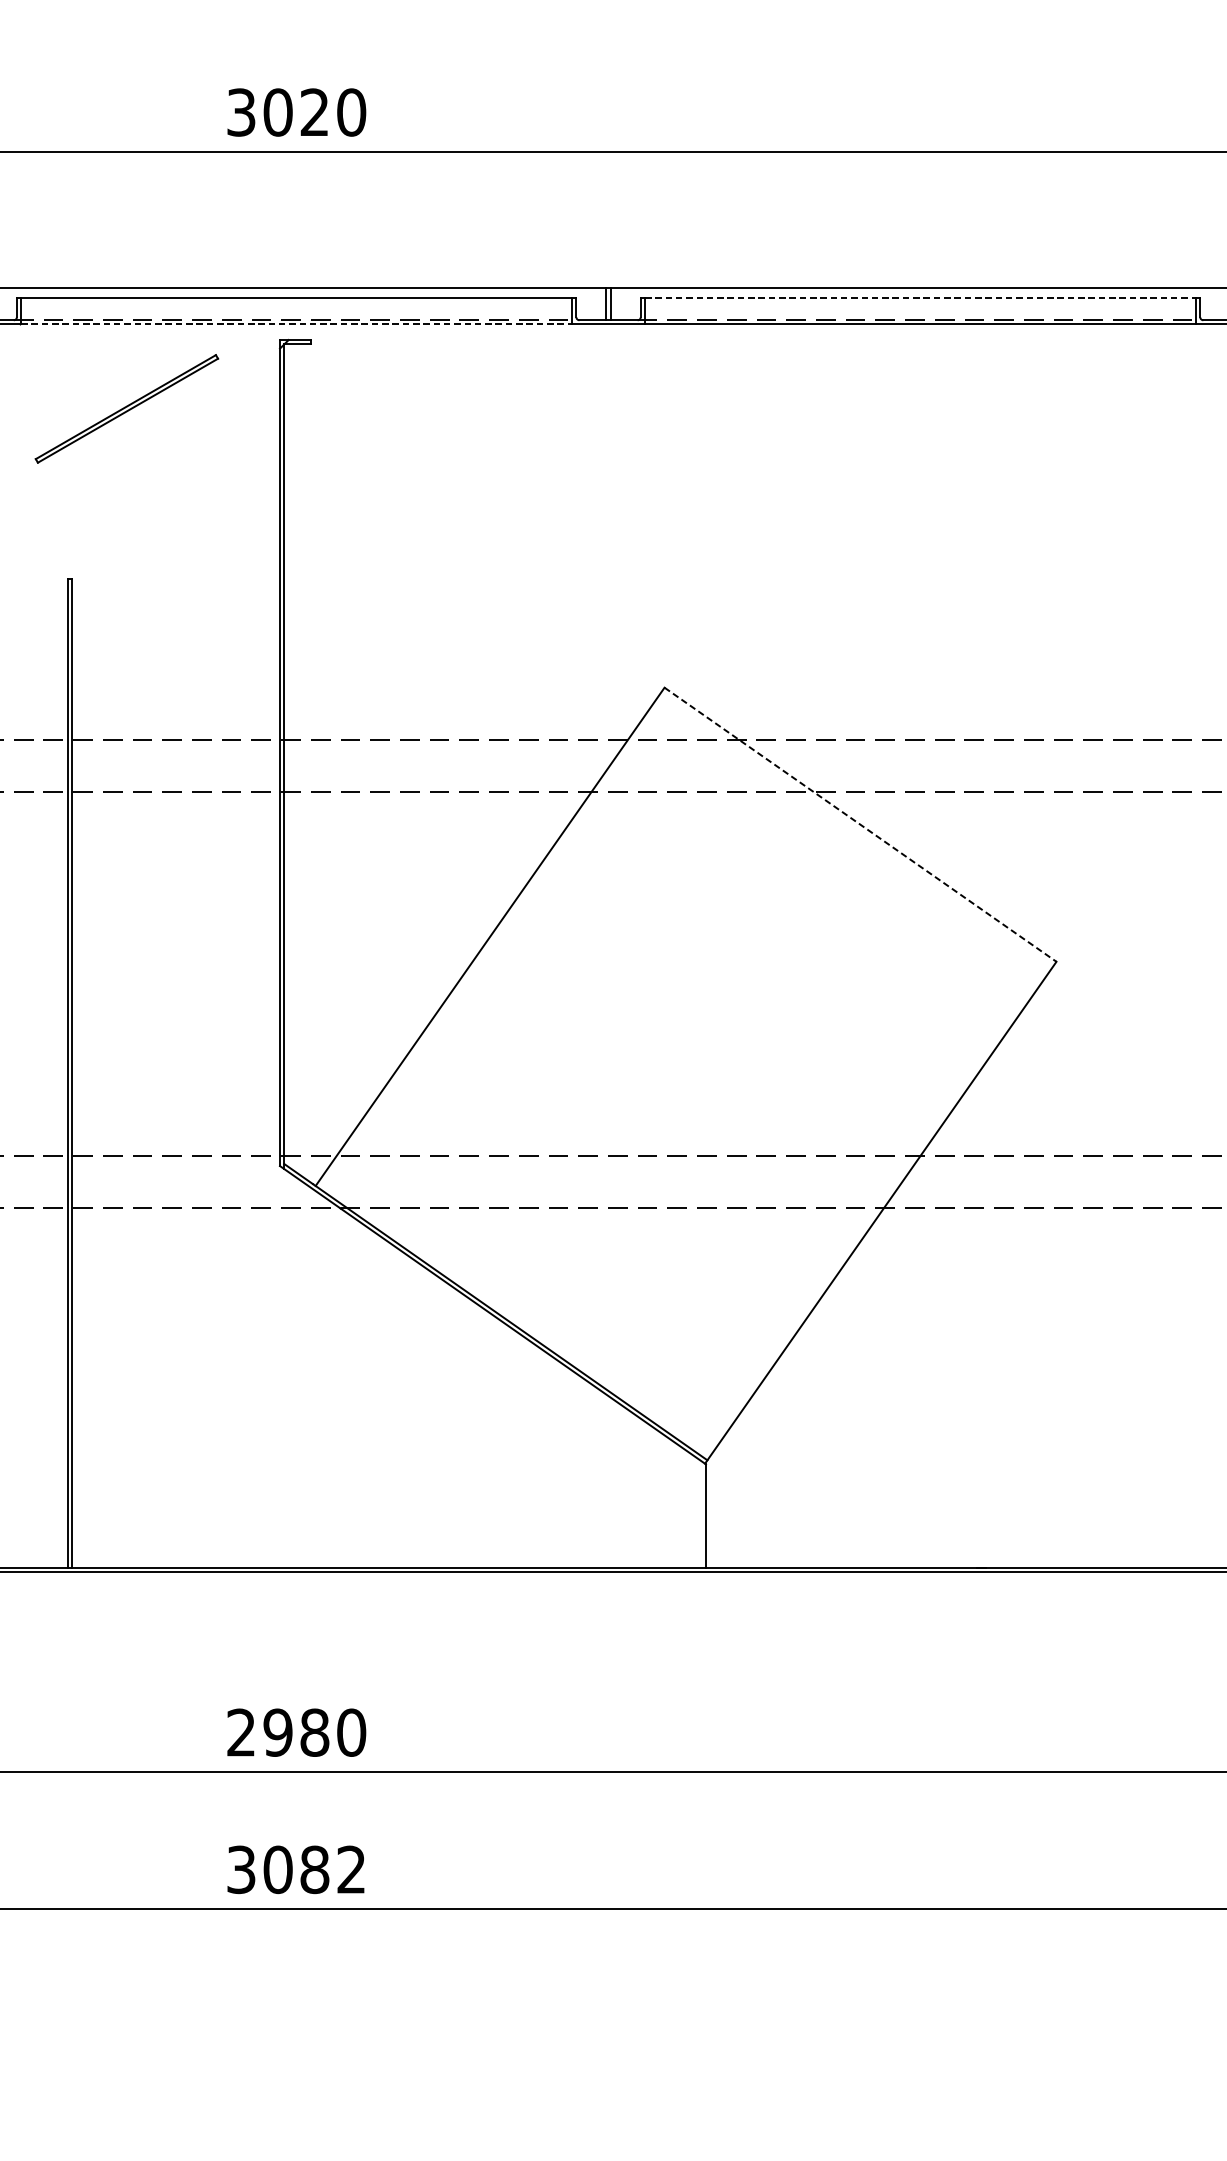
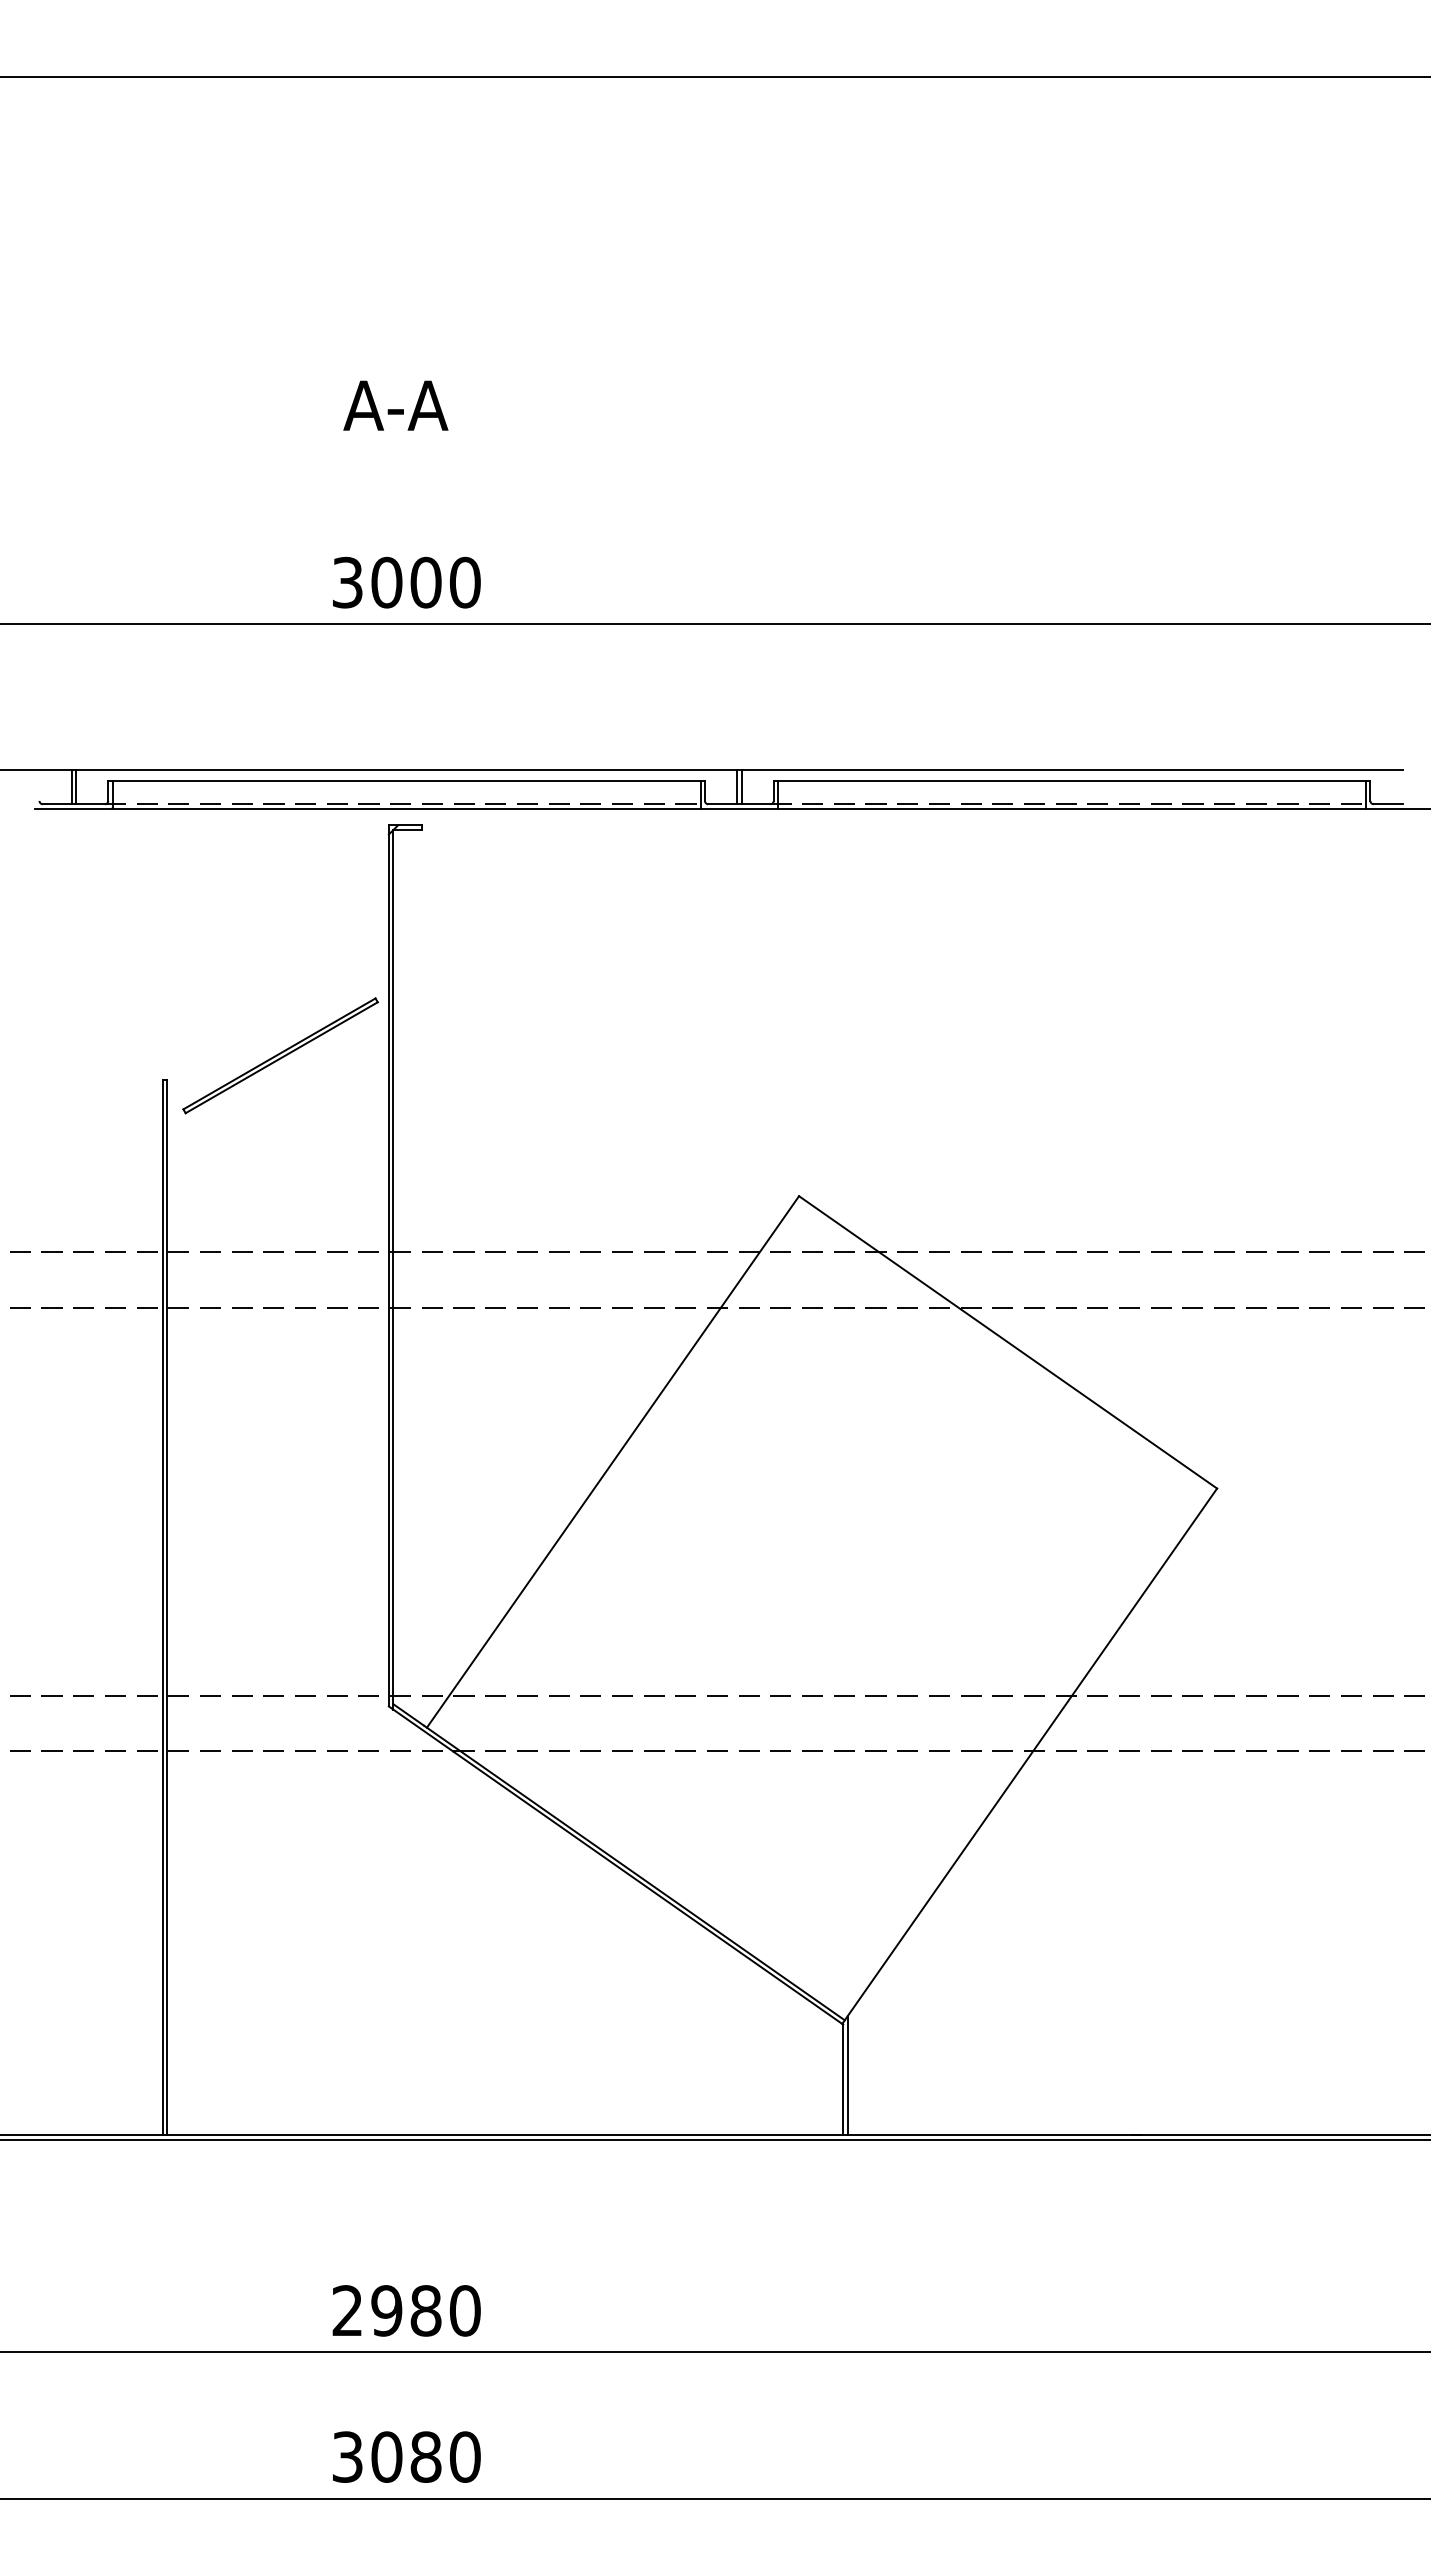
text: (314, 112) -> (425, 582), 3020 -> 3000
line: (920, 297) -> (1072, 780), dashed -> solid
line: (296, 324) -> (406, 808), dashed -> solid
part: (126, 408) -> (280, 1055), moved
line: (860, 824) -> (1008, 1342), dashed -> solid
line: (709, 1512) -> (847, 2075), added
text: (350, 1869) -> (464, 2456), 3082 -> 3080

